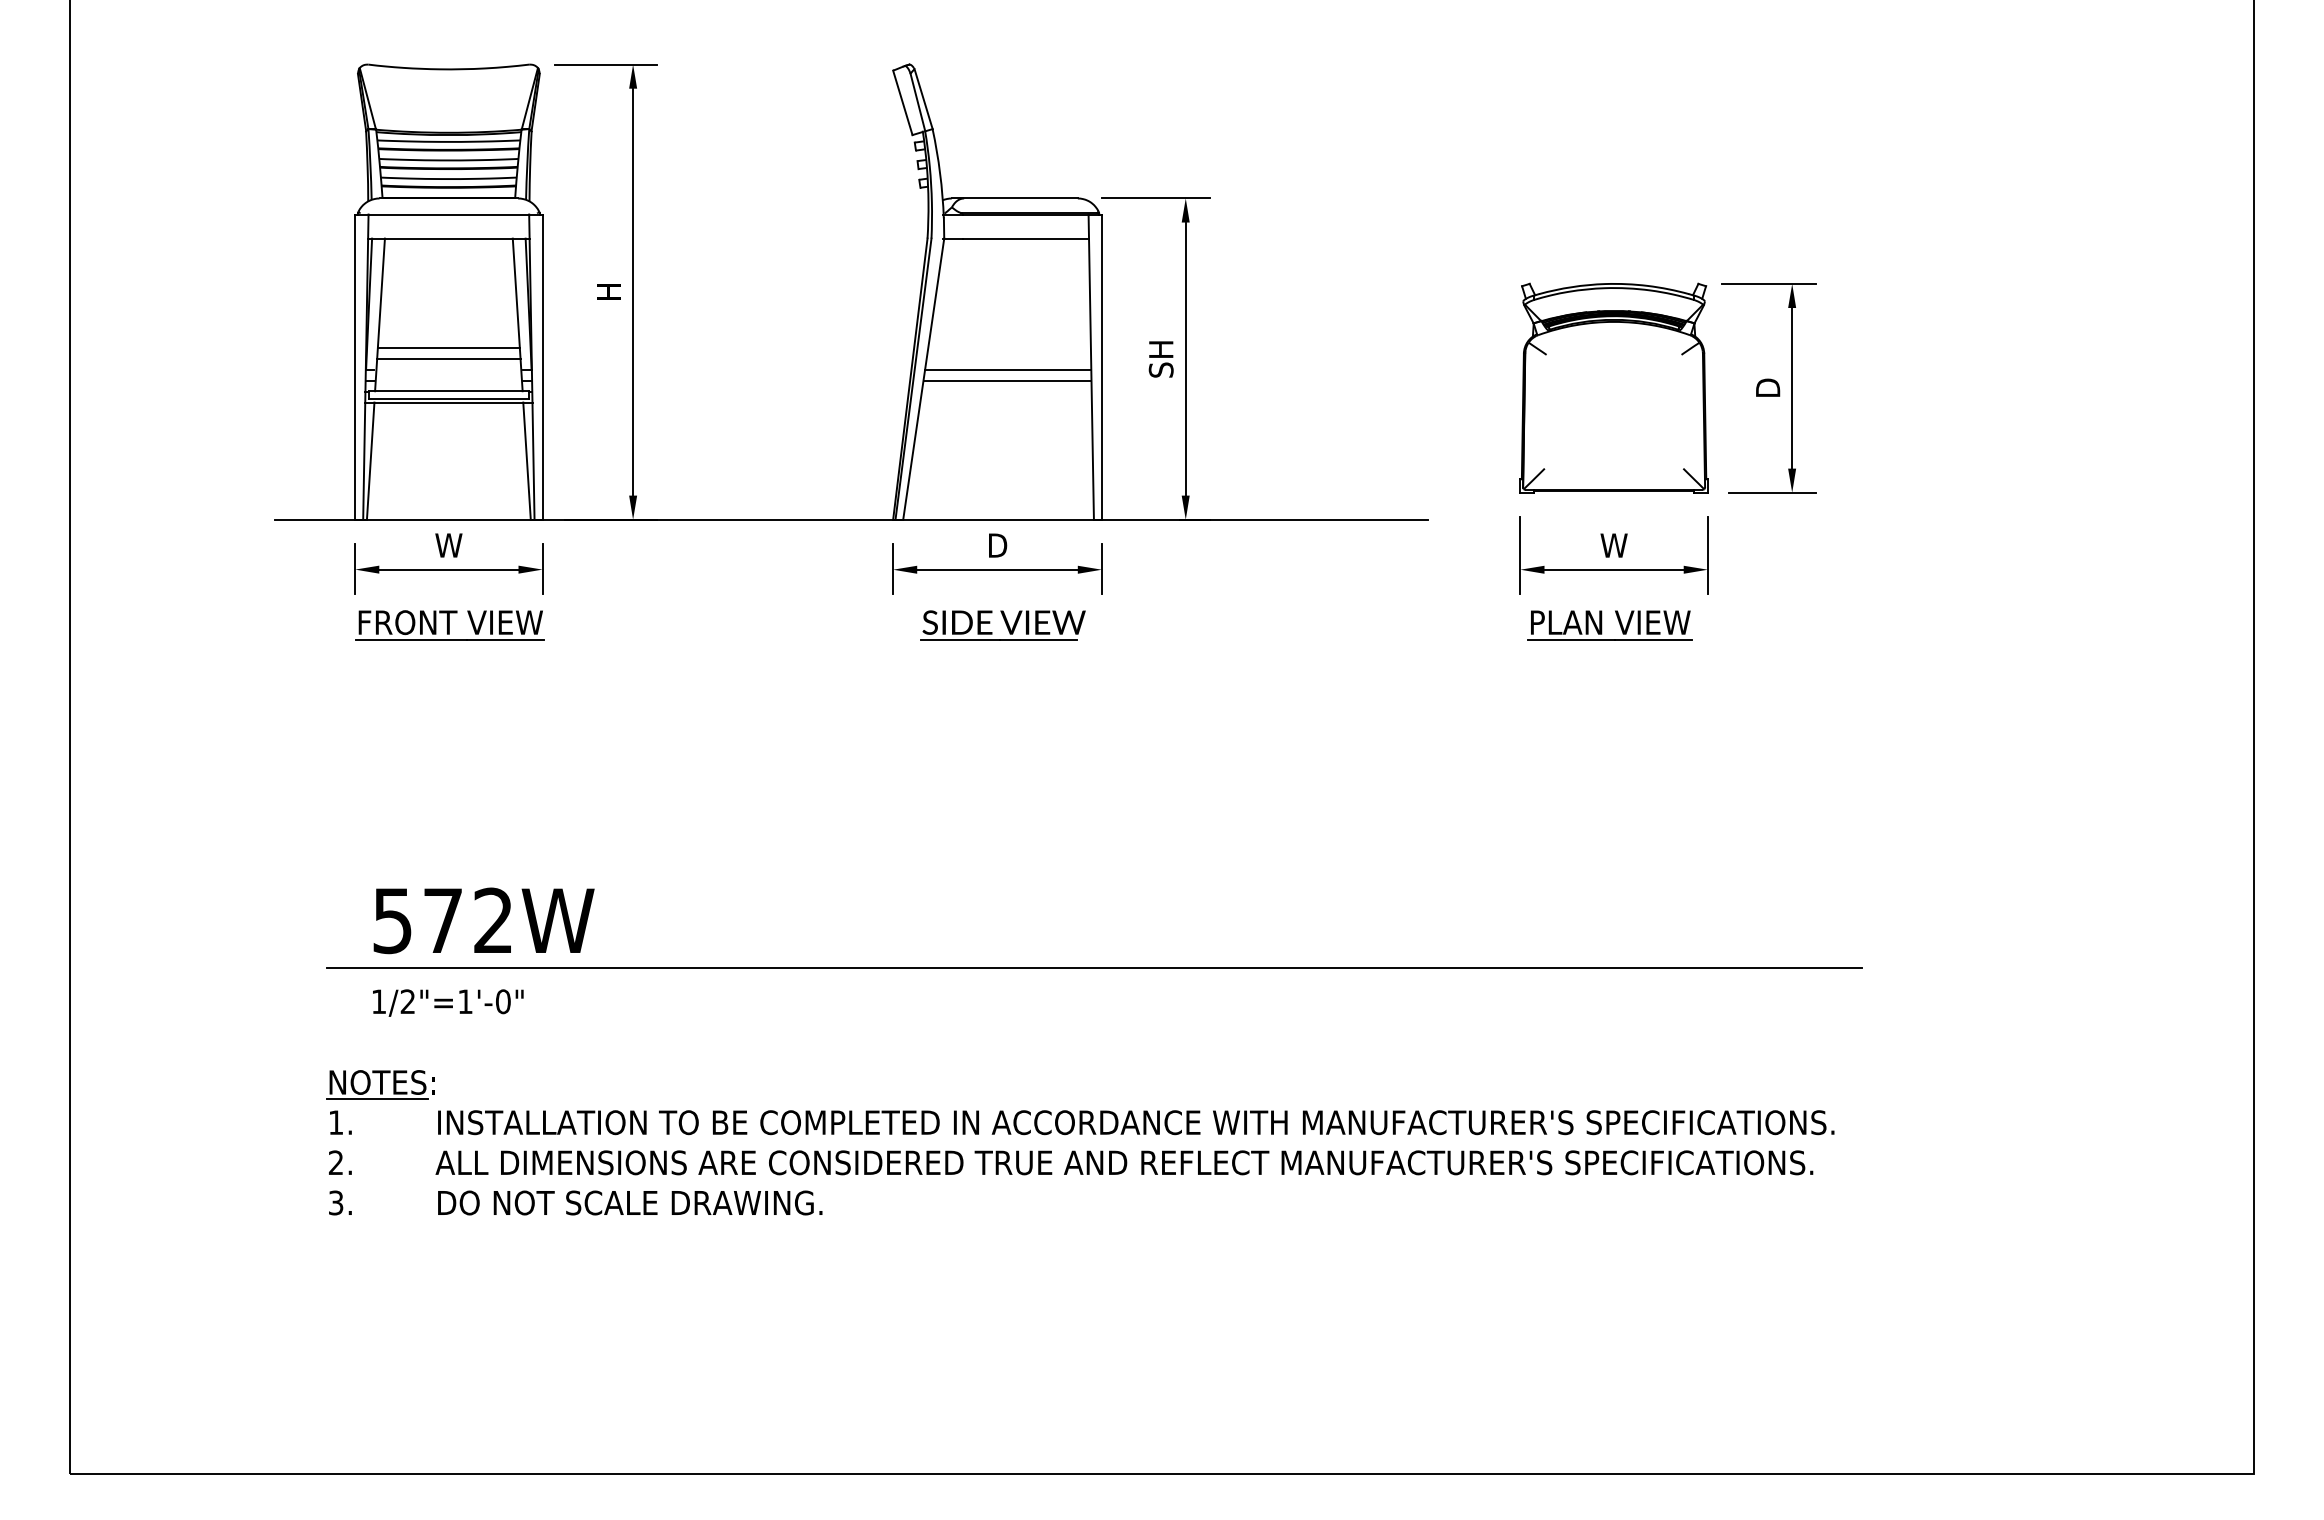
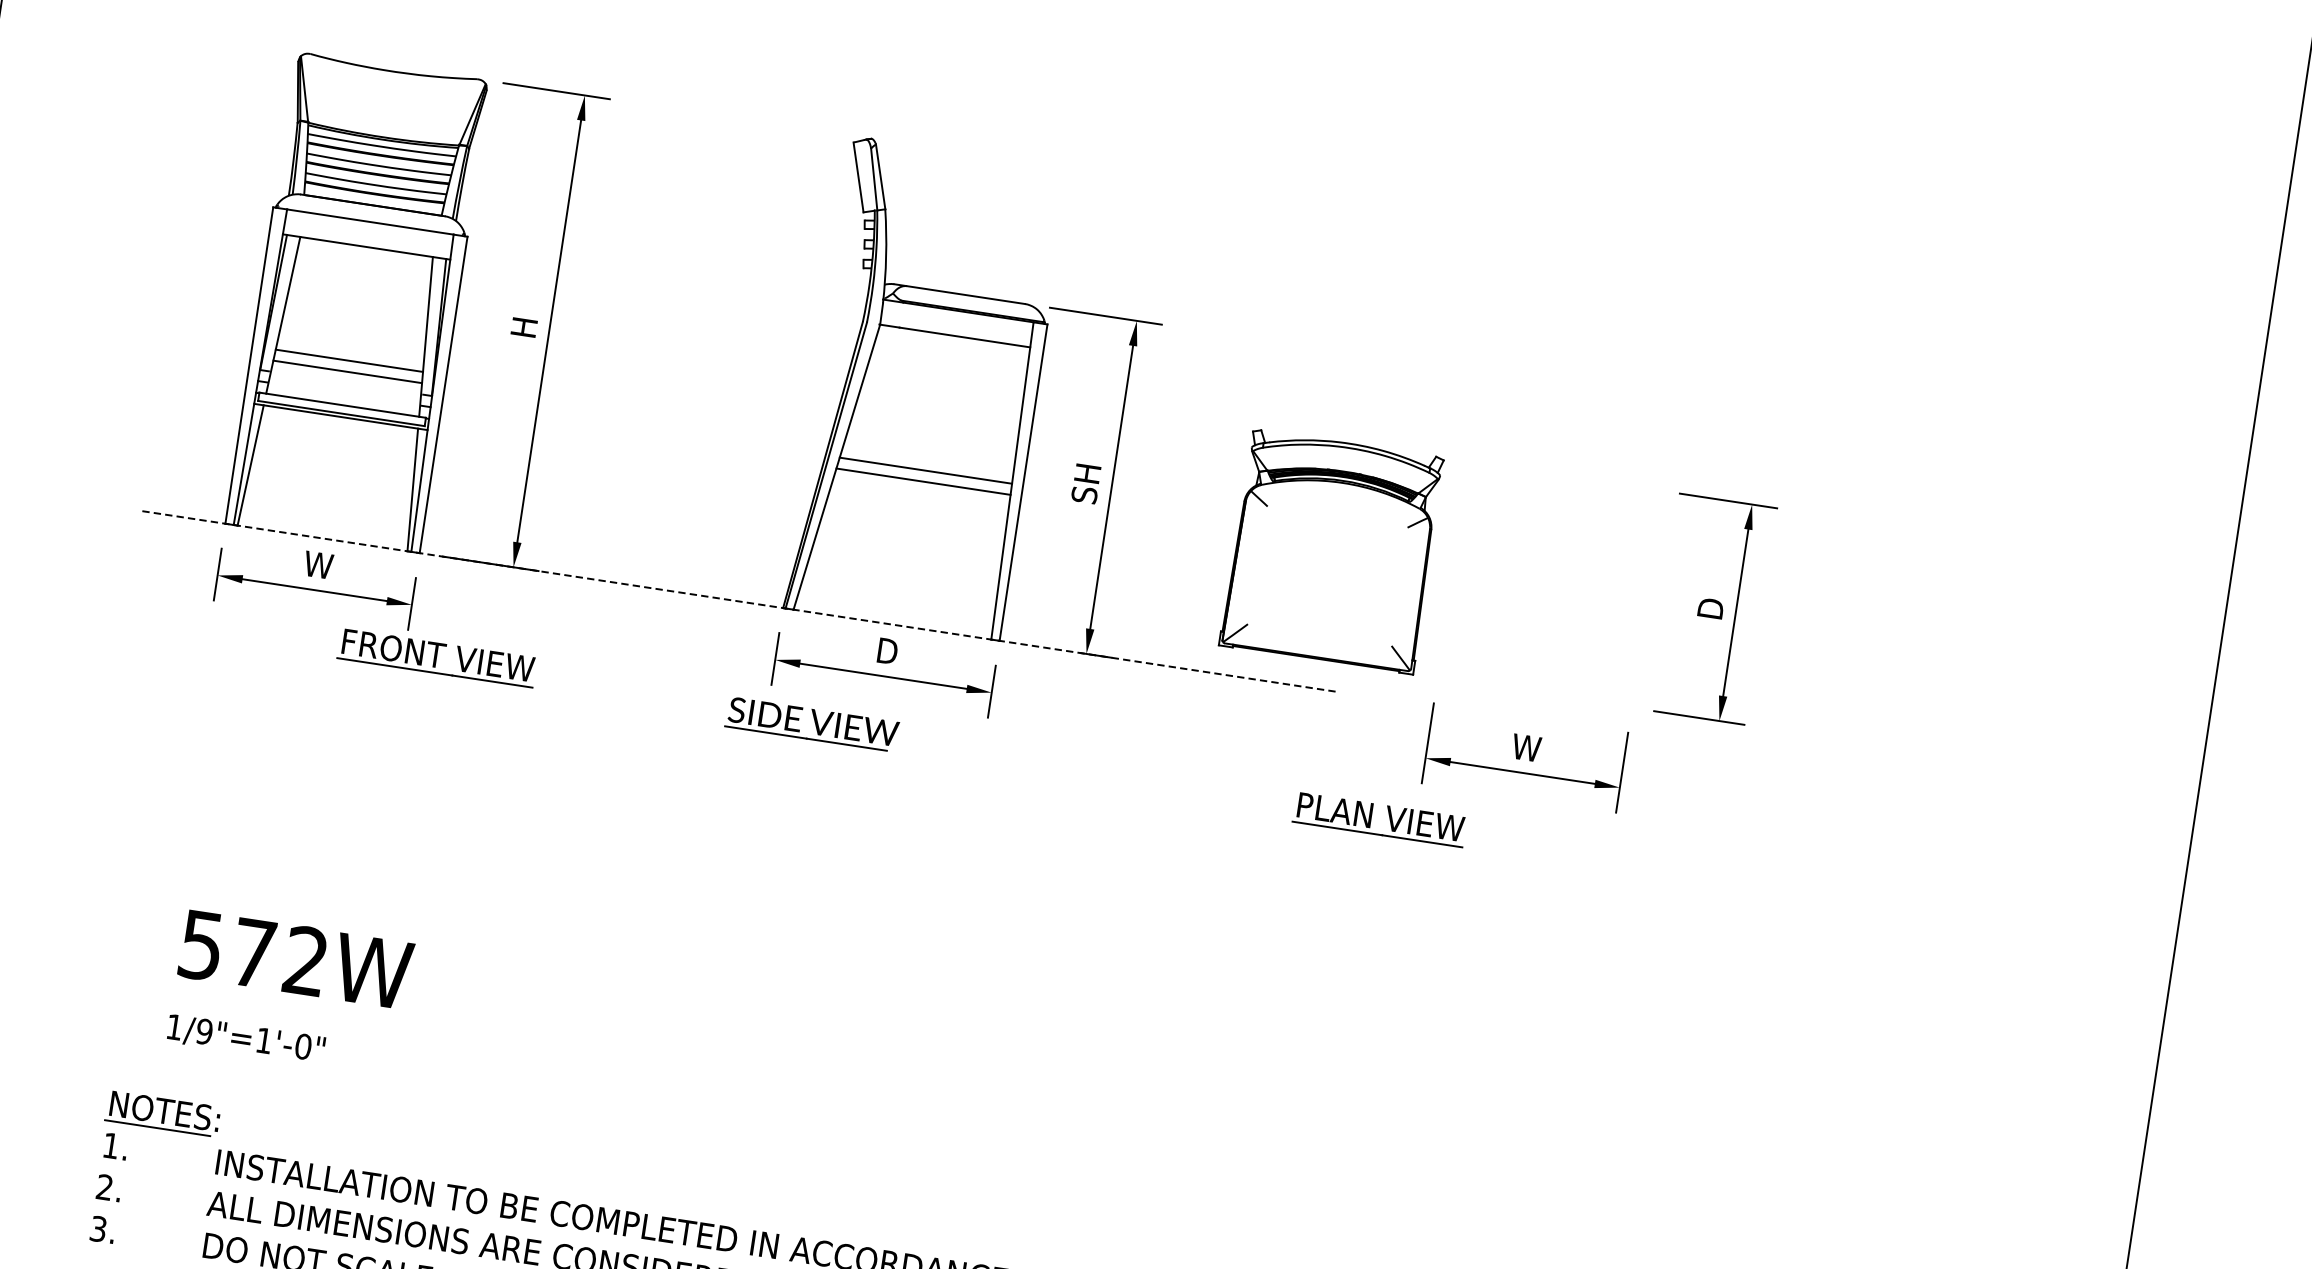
part: (1613, 387) -> (1331, 550), moved
line: (851, 519) -> (739, 601), solid -> dashed
part: (449, 625) -> (436, 658), moved
part: (1002, 625) -> (811, 724), moved
part: (1602, 625) -> (1371, 818), moved
line: (1093, 967) -> (920, 1103), removed
text: (407, 1001) -> (204, 1031), 1/2"=1'-0" -> 1/9"=1'-0"

